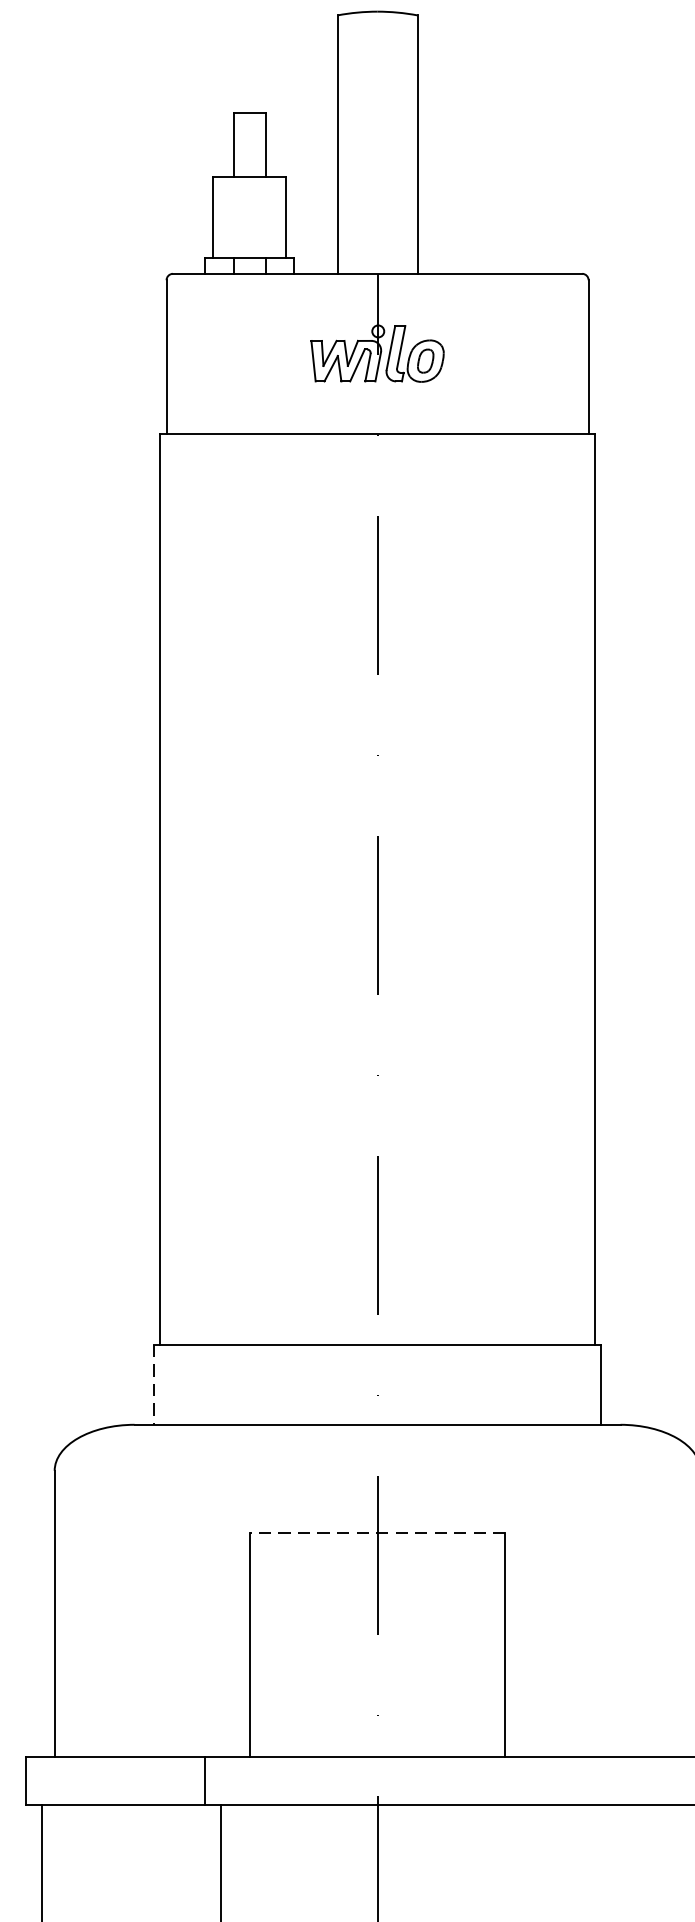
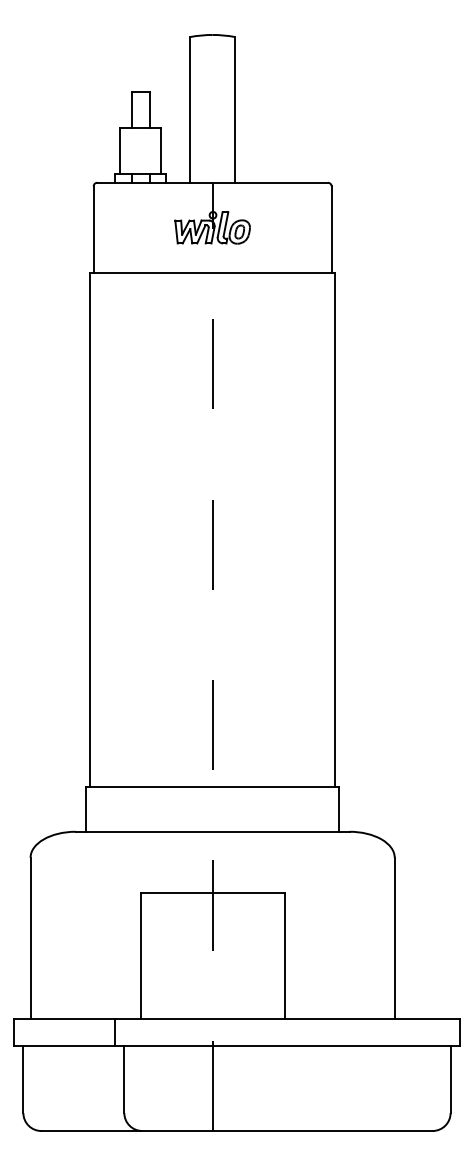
line: (153, 1385) -> (86, 809), dashed -> solid
line: (377, 1534) -> (212, 893), dashed -> solid

